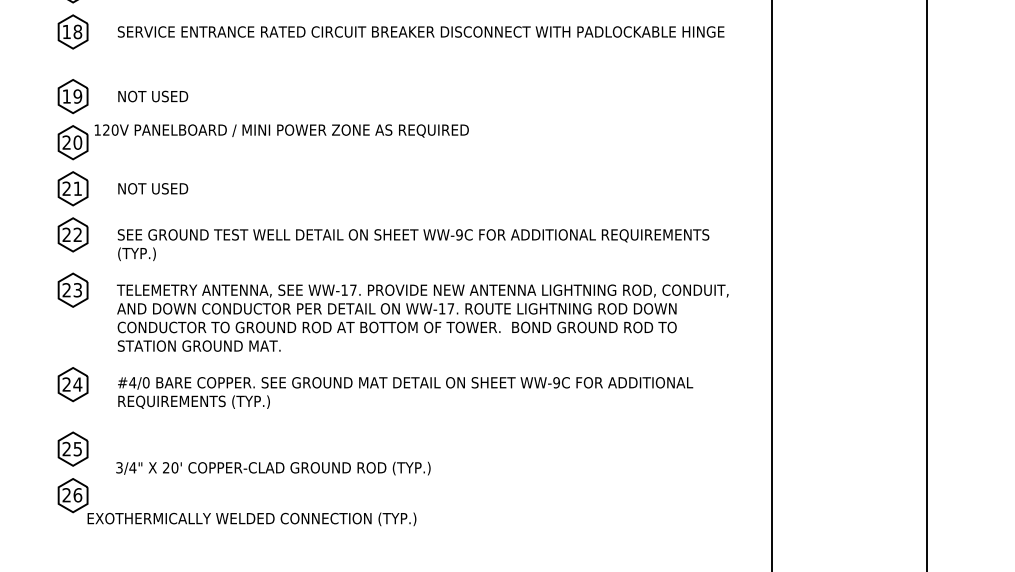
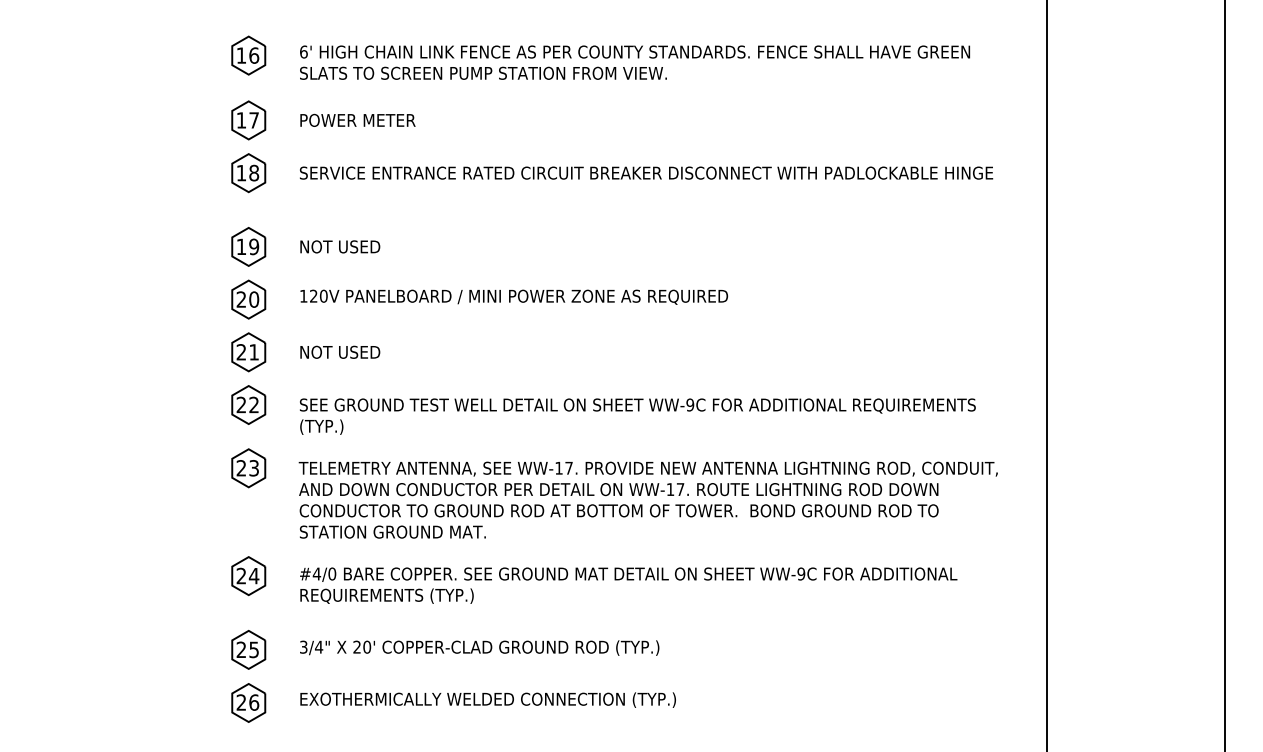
text: (282, 130) -> (514, 296), moved
text: (273, 468) -> (479, 647), moved
text: (251, 518) -> (487, 699), moved

